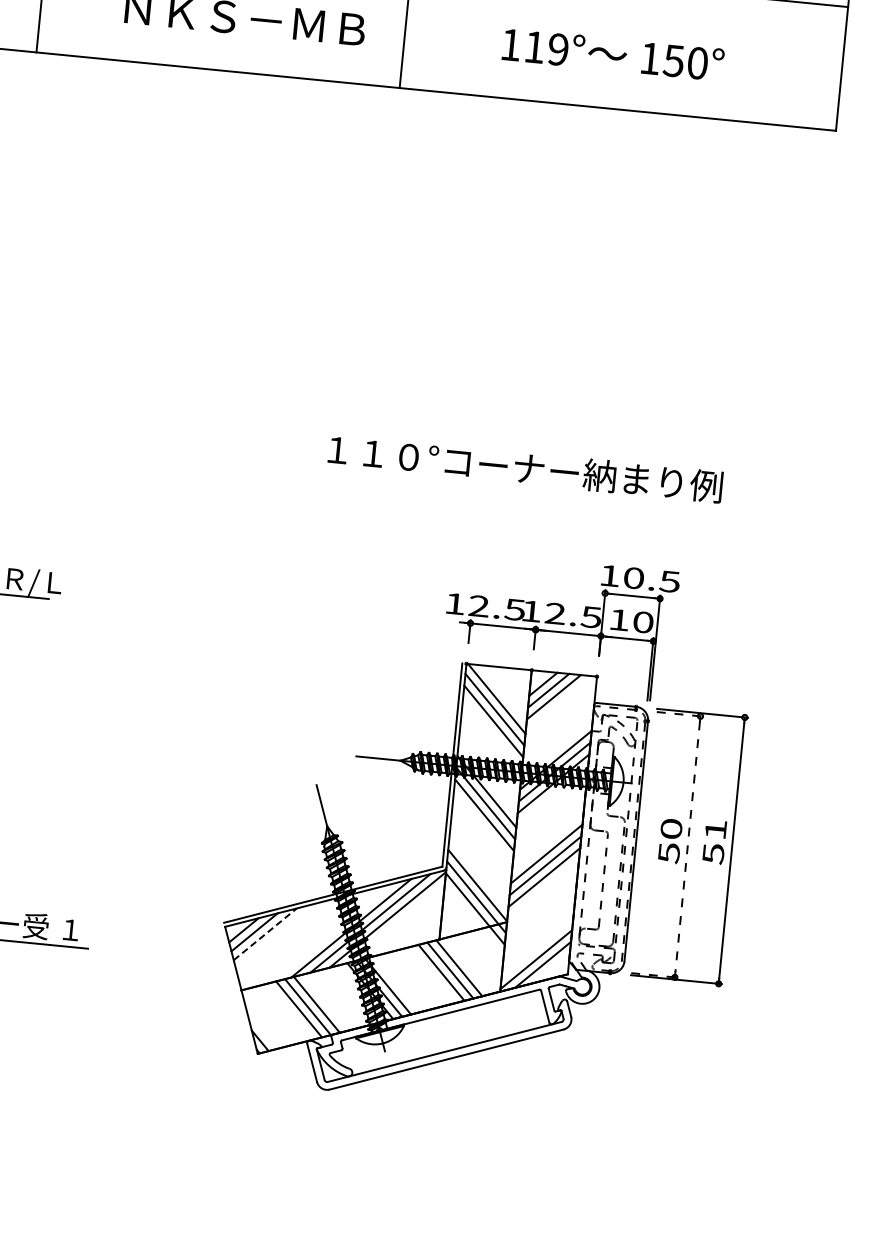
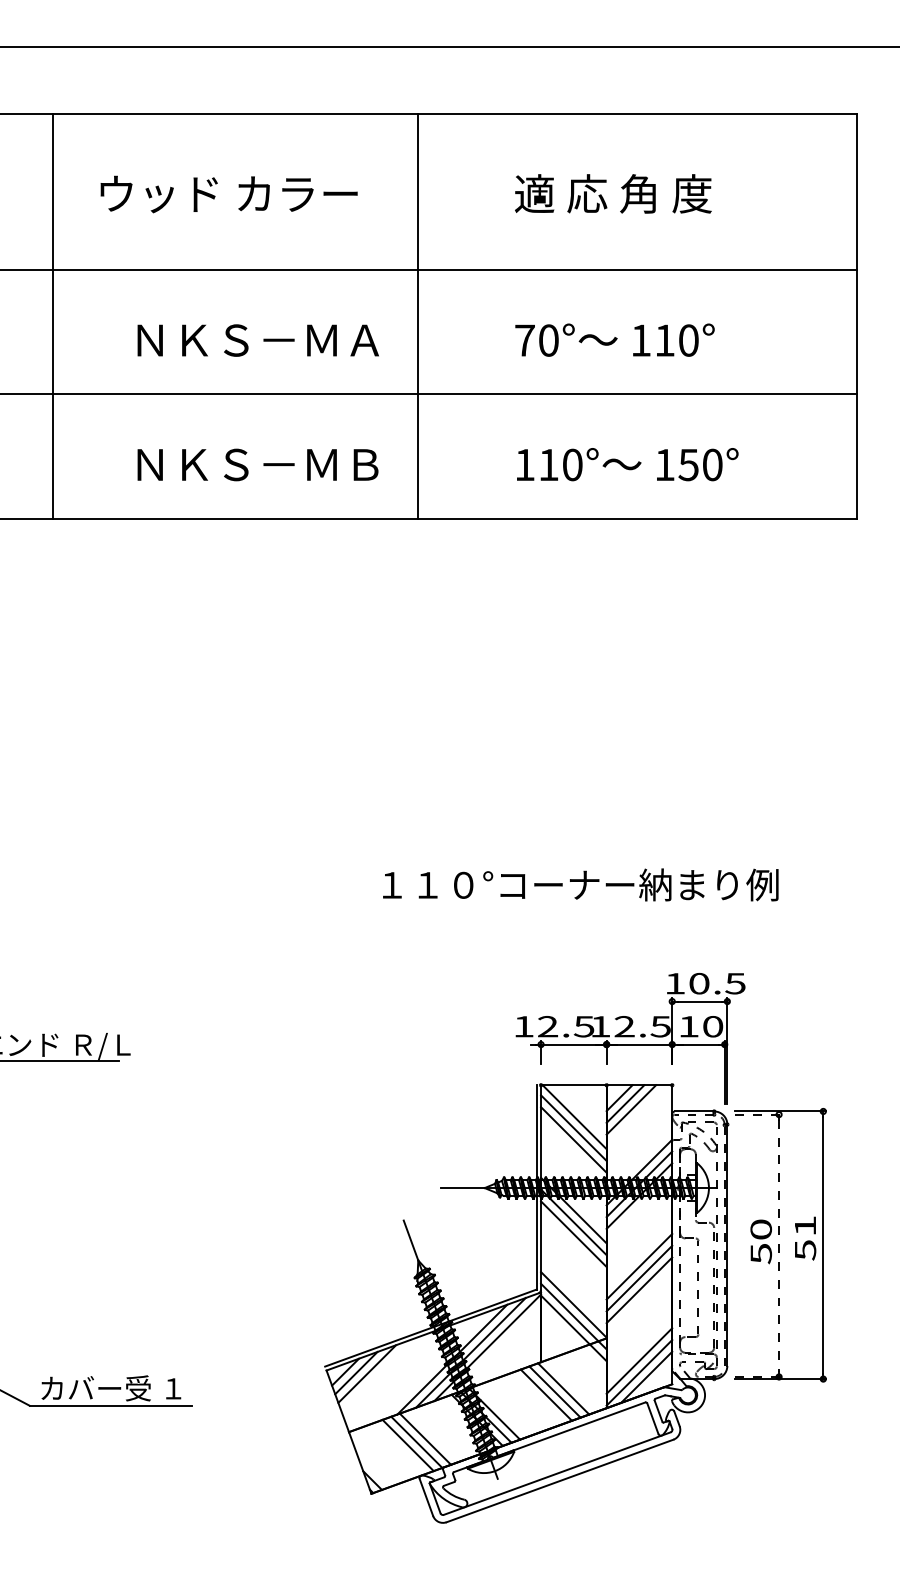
text: (558, 49) -> (572, 464), 119° -> 110°
line: (265, 934) -> (367, 1374), dashed -> solid
line: (537, 947) -> (639, 1360), added

